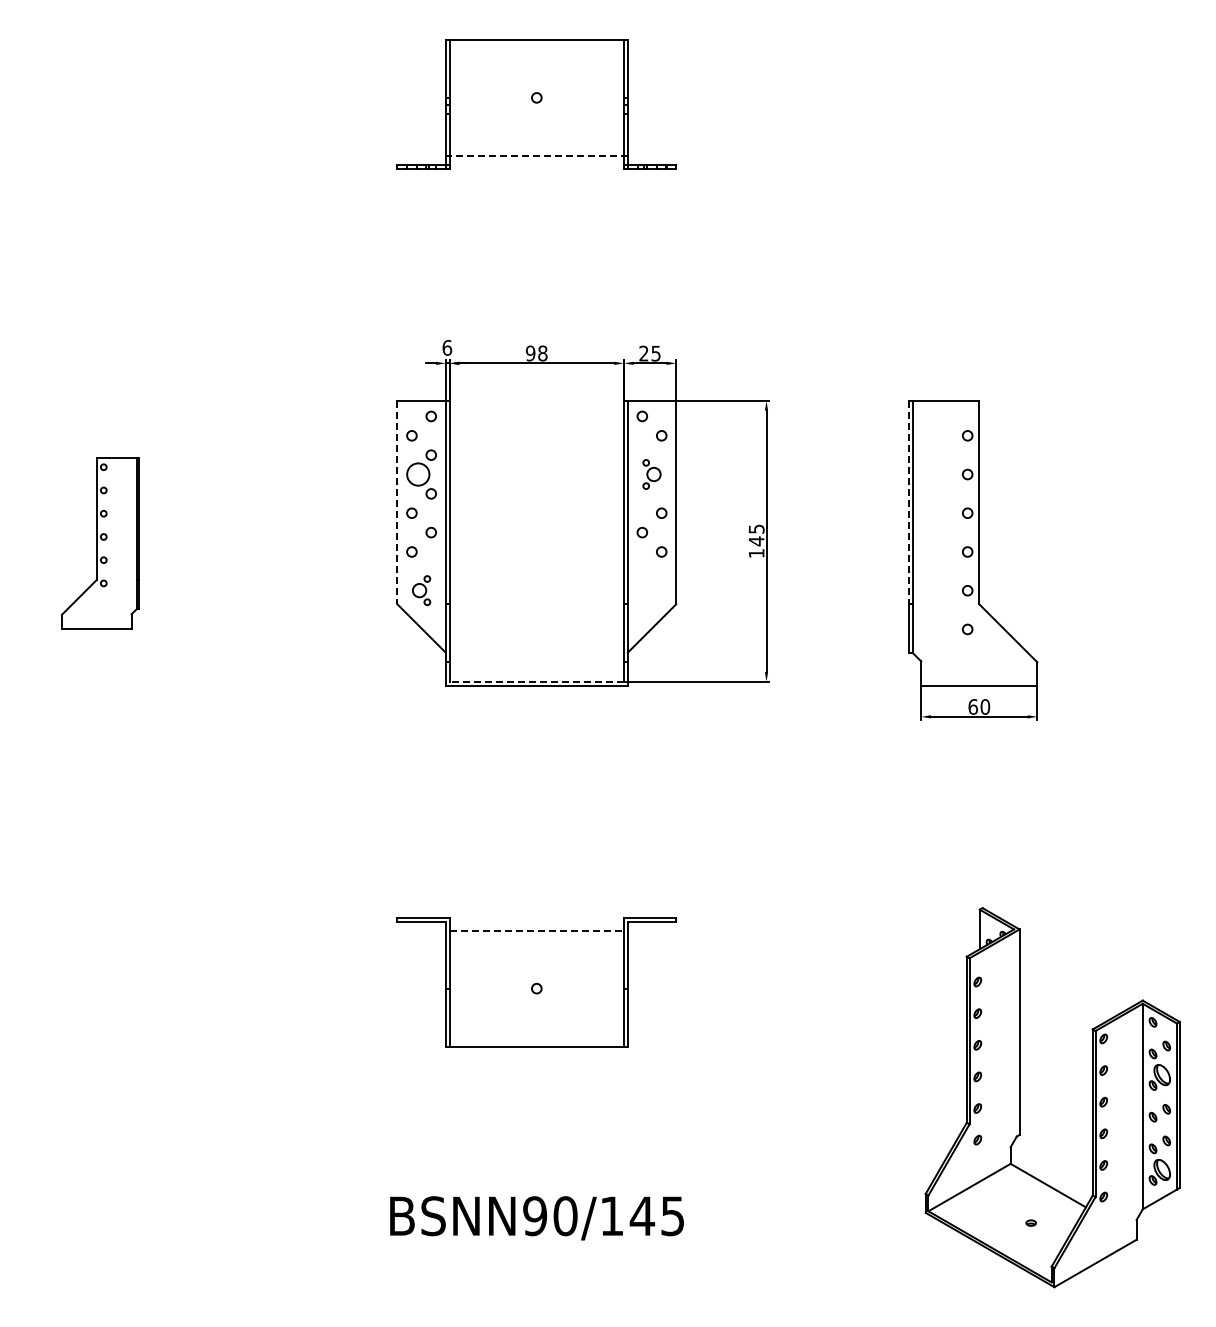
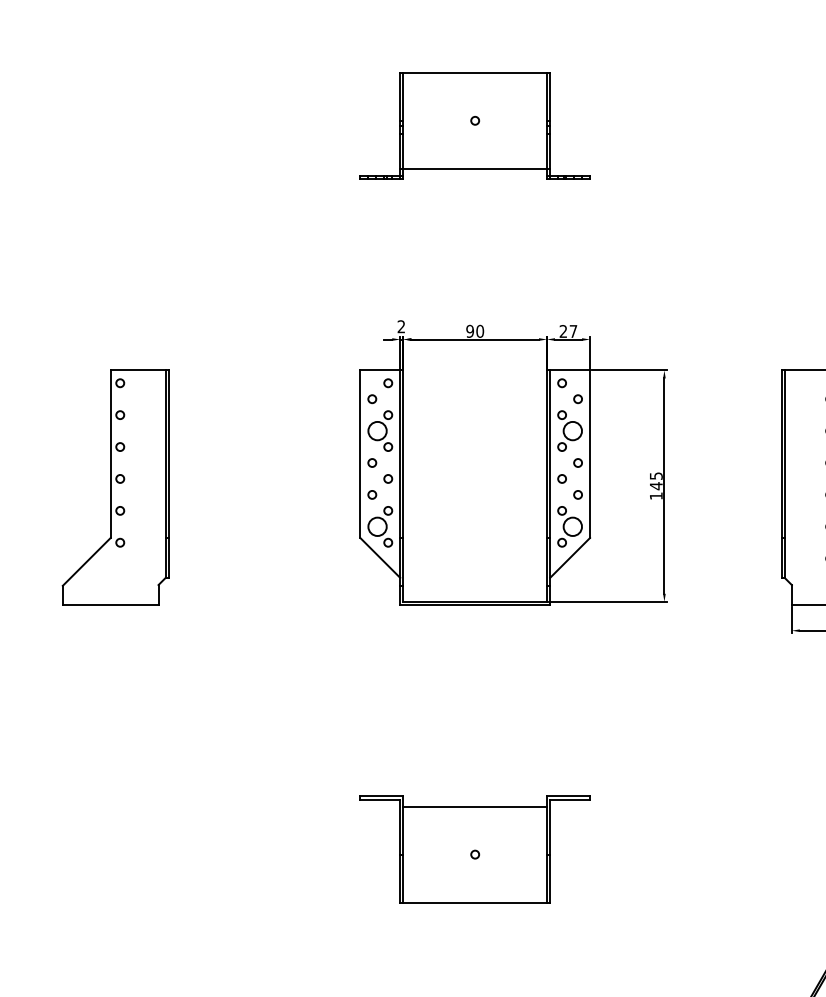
line: (536, 155) -> (474, 168), dashed -> solid
text: (447, 347) -> (401, 326), 6 -> 2
text: (542, 353) -> (479, 331), 98 -> 90
text: (655, 353) -> (572, 331), 25 -> 27
part: (651, 474) -> (569, 431), size x1.67
line: (397, 502) -> (360, 454), dashed -> solid
line: (908, 502) -> (781, 454), dashed -> solid
part: (100, 543) -> (115, 487), size x1.67
part: (421, 590) -> (380, 526), size x1.67
part: (651, 590) -> (569, 526), added
line: (536, 681) -> (474, 601), dashed -> solid
line: (537, 930) -> (475, 806), dashed -> solid

